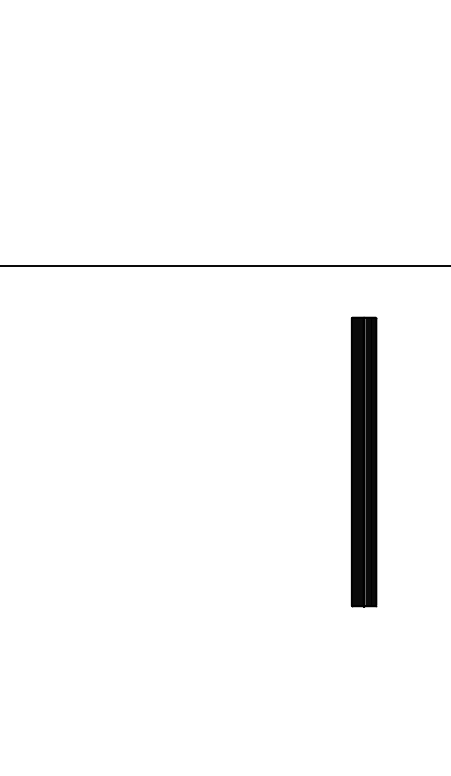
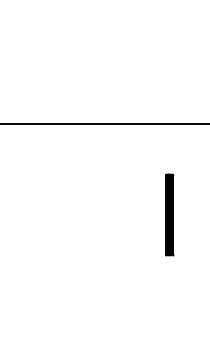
part: (364, 461) -> (169, 214), size x0.6

